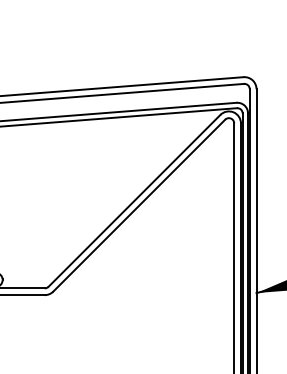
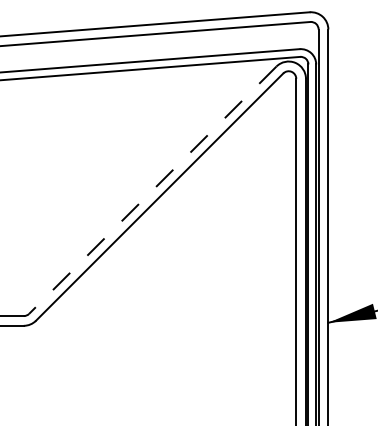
line: (134, 200) -> (152, 189), solid -> dashed

